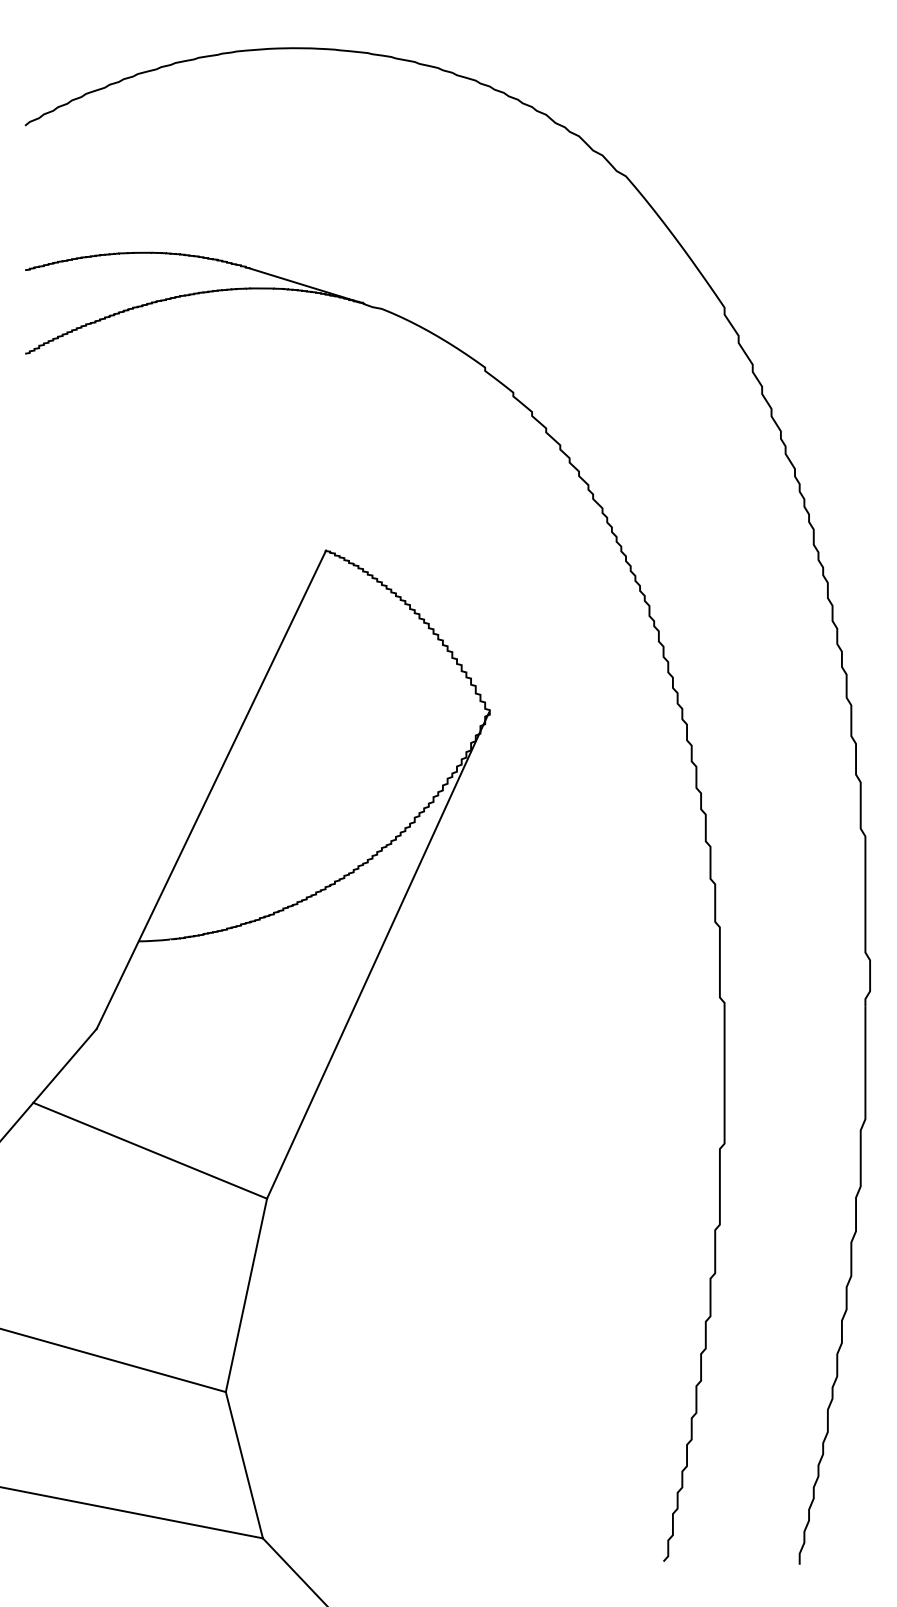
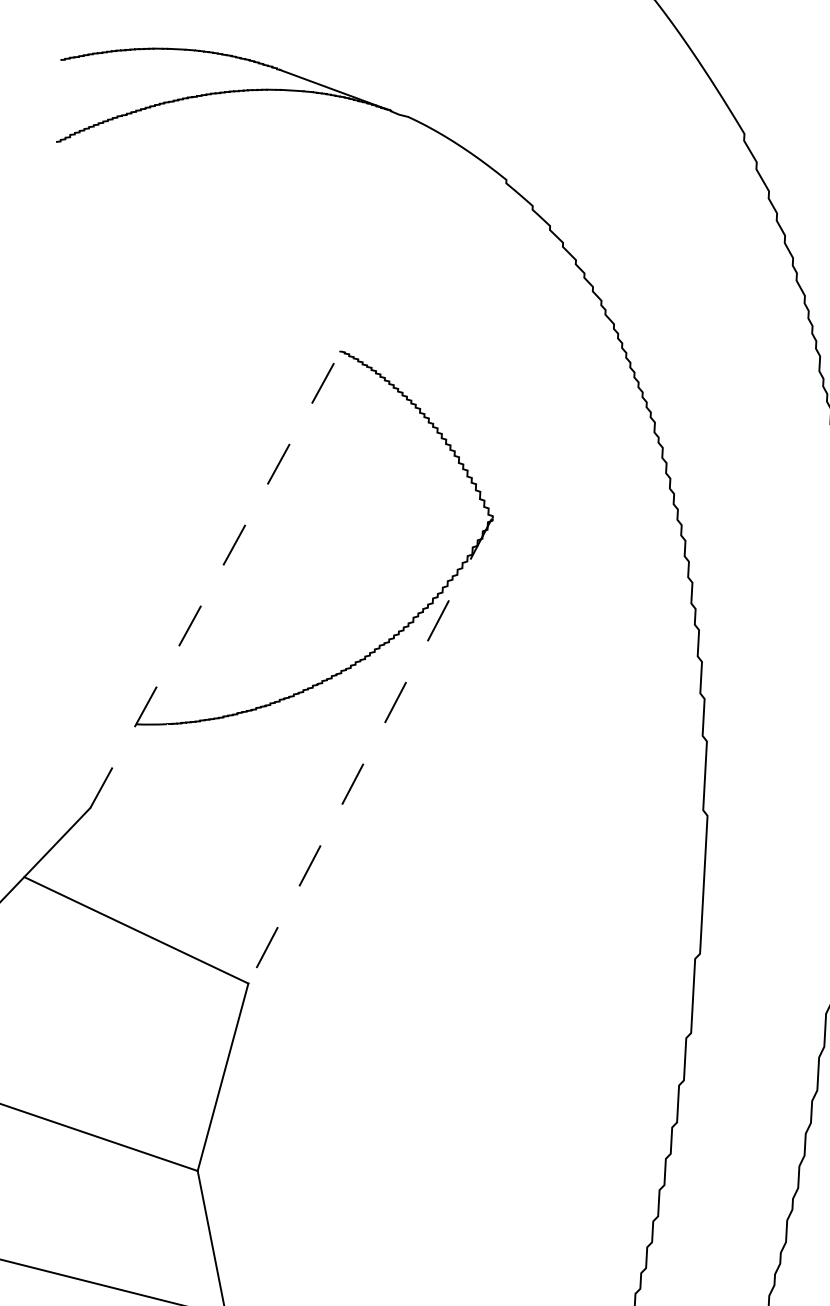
line: (211, 789) -> (215, 579), solid -> dashed
line: (377, 956) -> (369, 751), solid -> dashed

